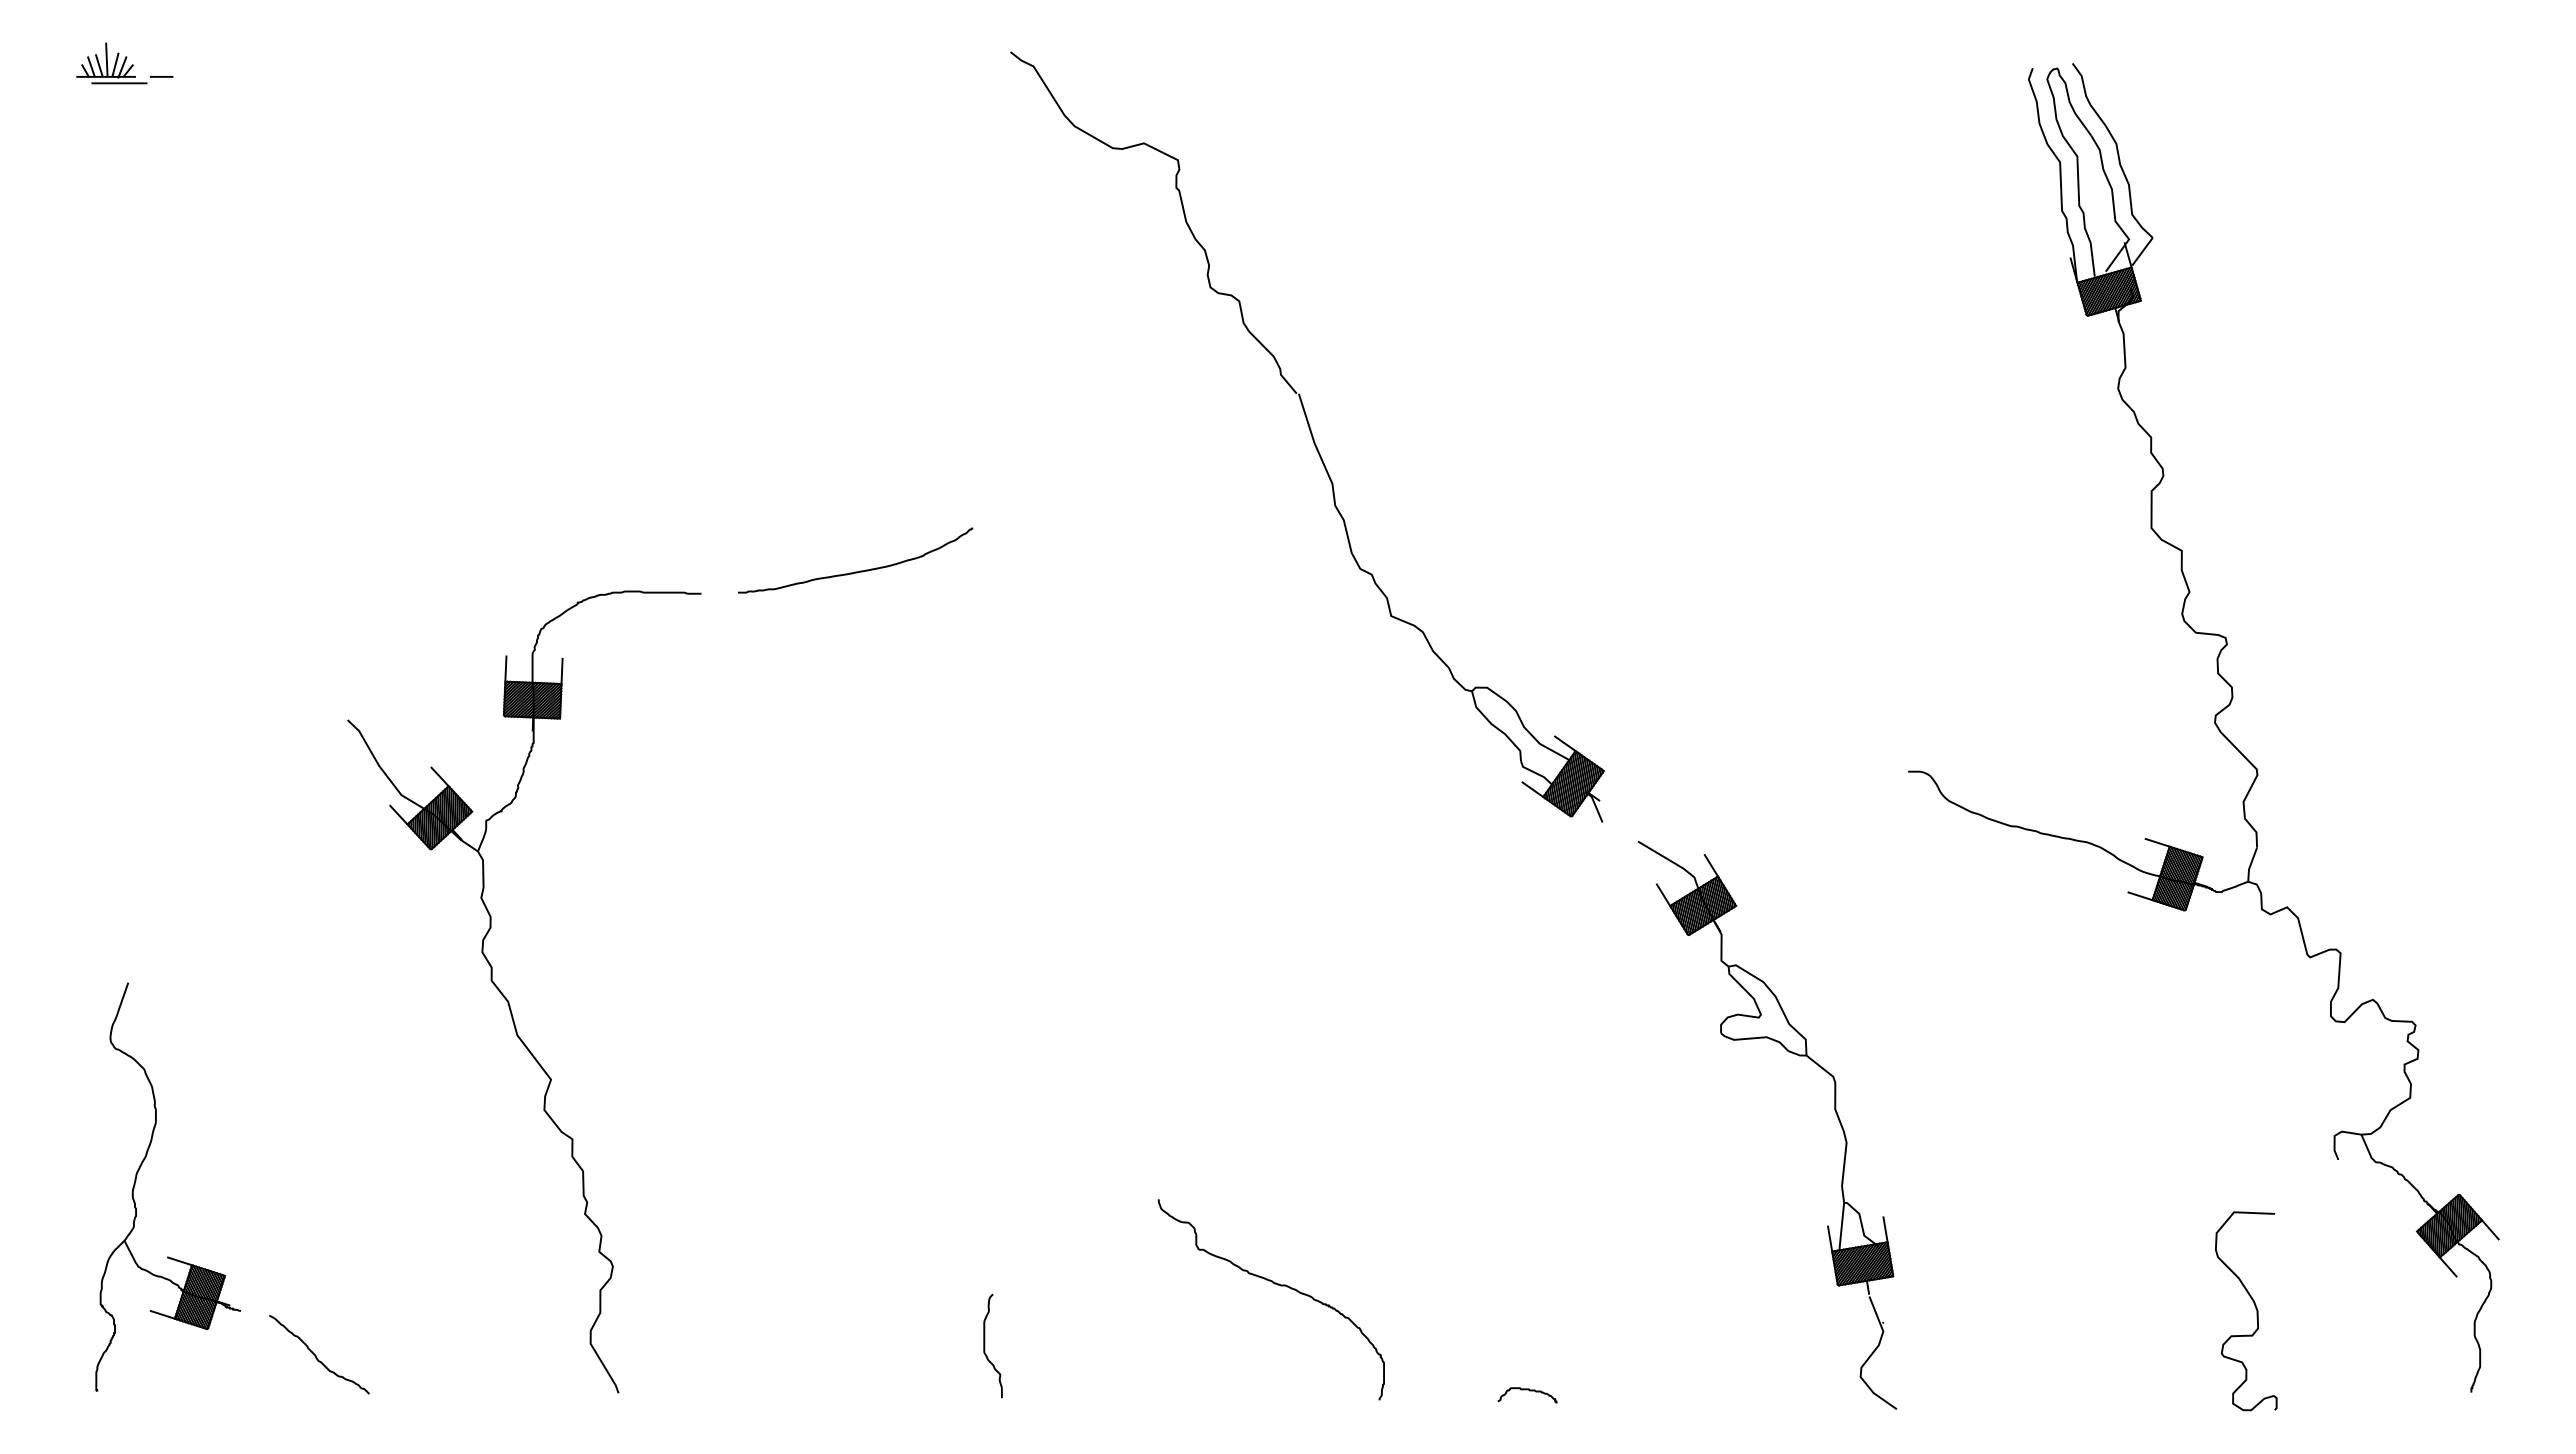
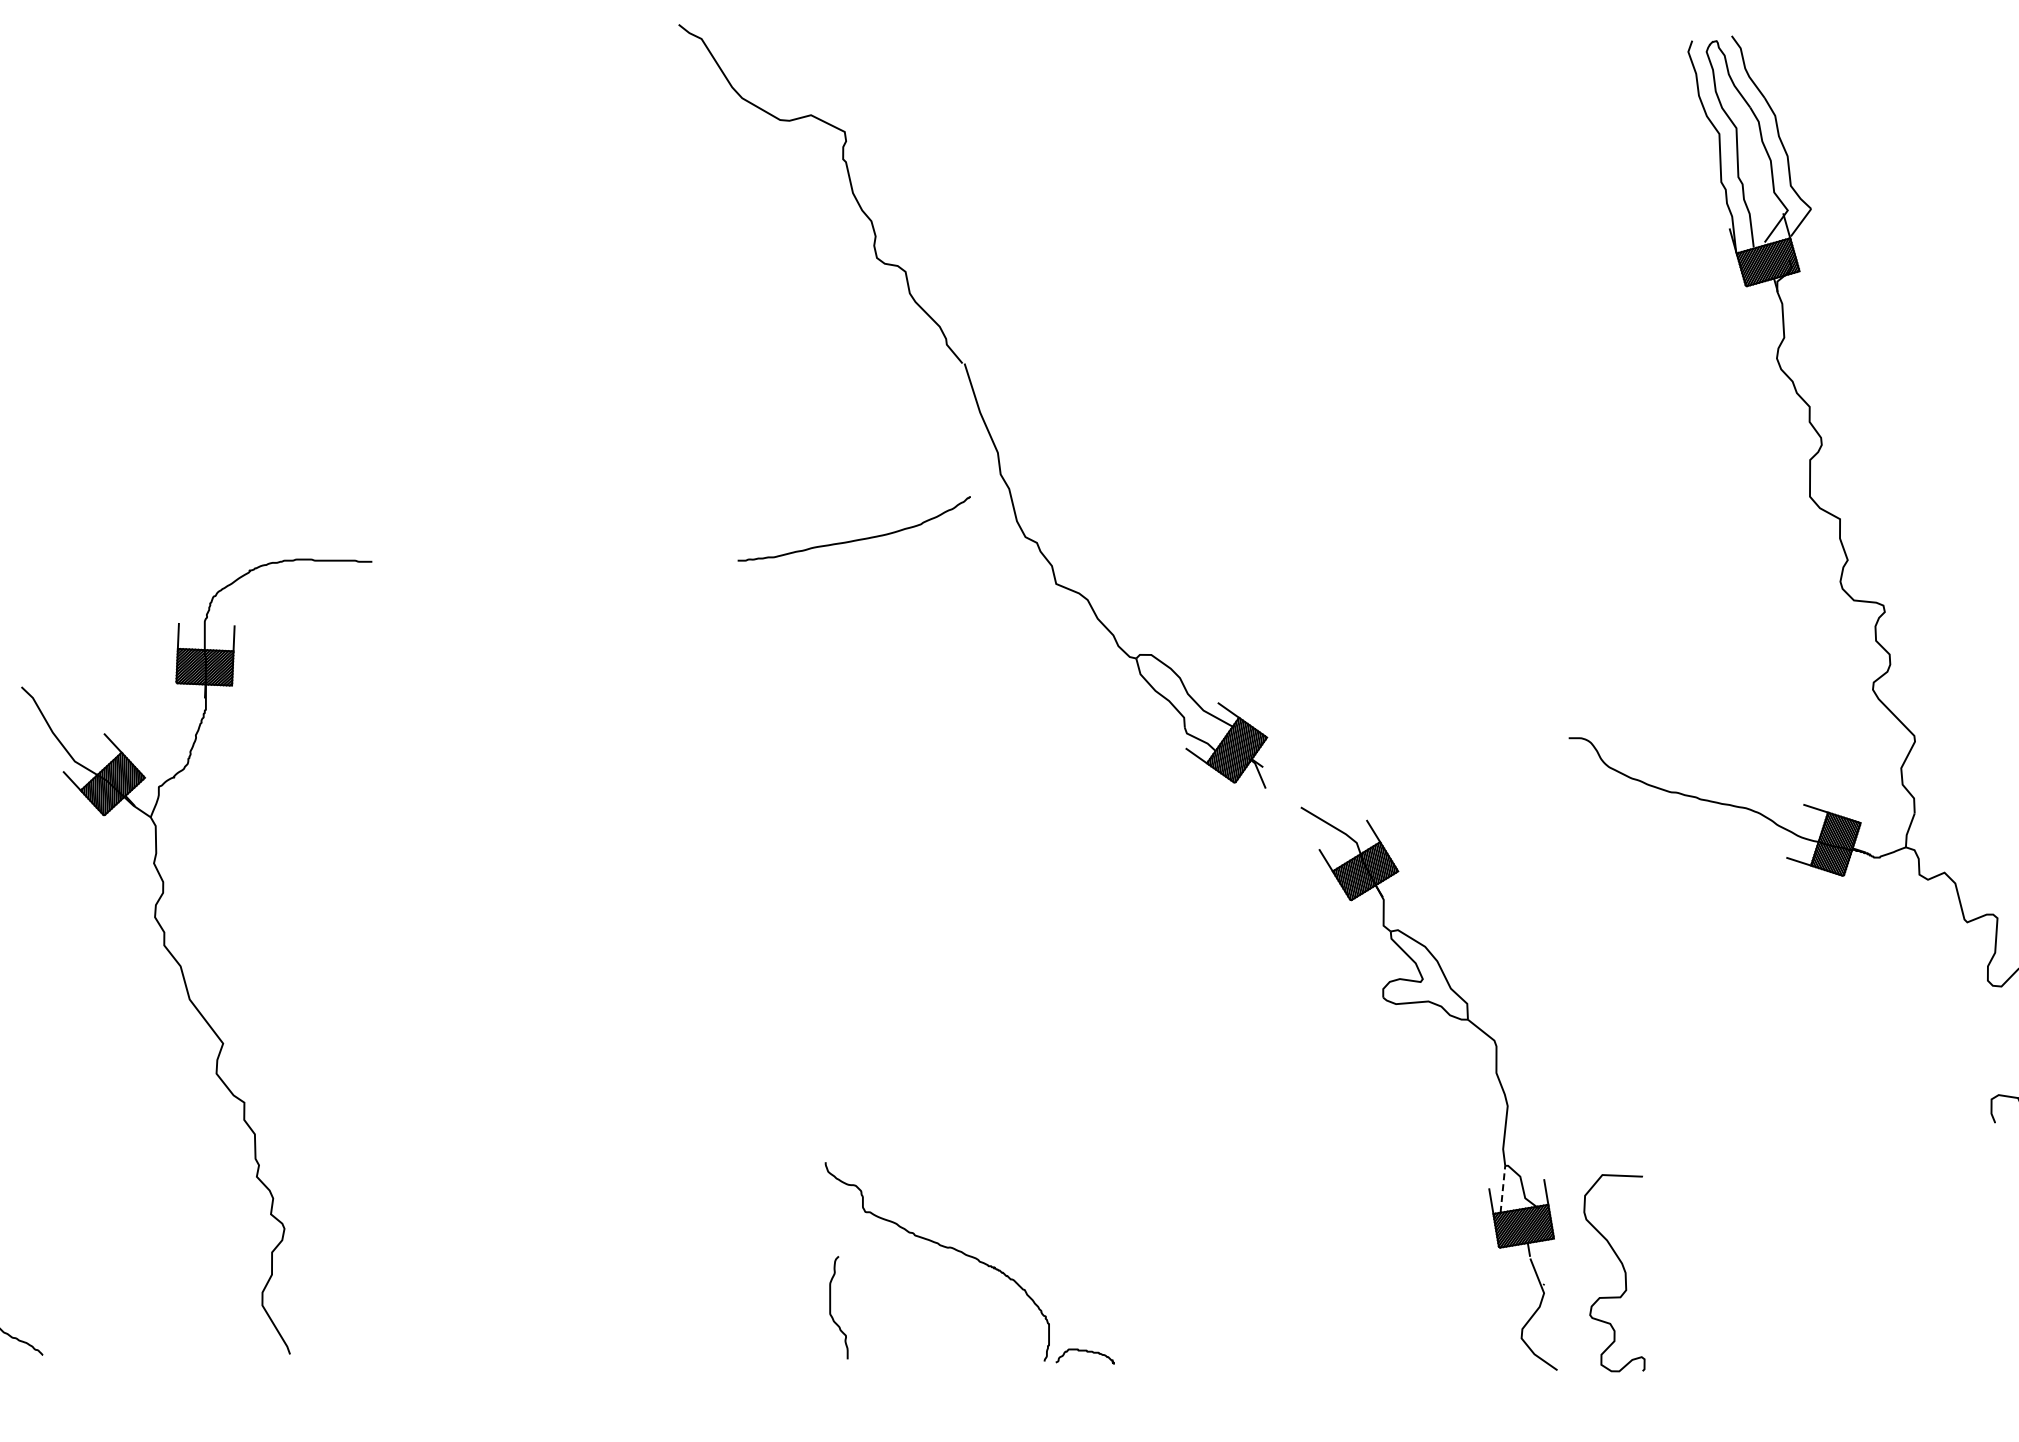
curve: (855, 571) -> (854, 539), moved
line: (1841, 1226) -> (1502, 1189), solid -> dashed
curve: (2254, 1306) -> (1622, 1268), moved
curve: (985, 1345) -> (831, 1307), moved
curve: (1529, 1391) -> (1087, 1352), moved

